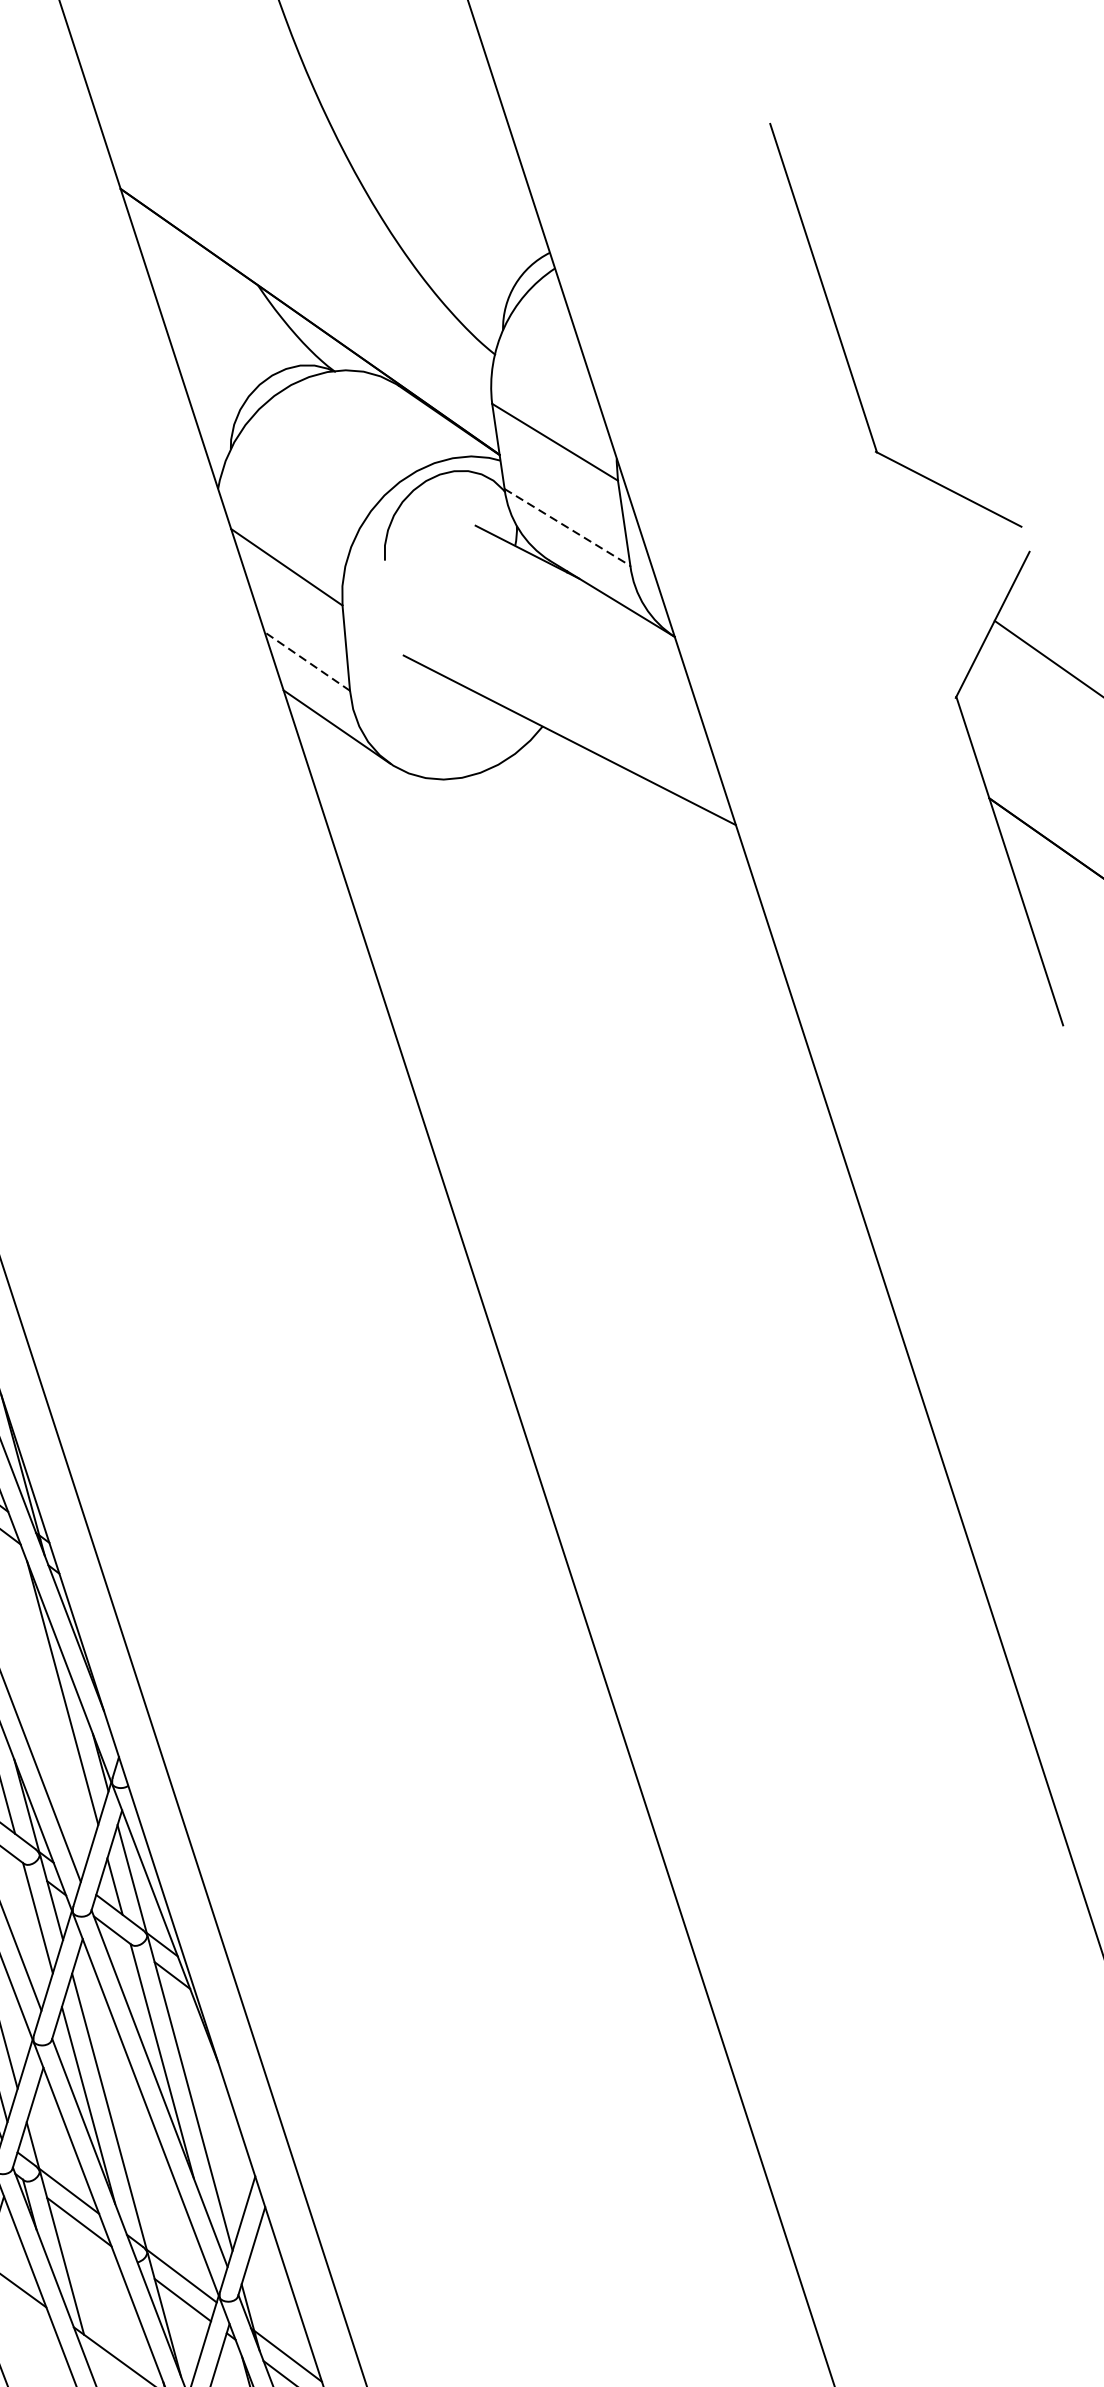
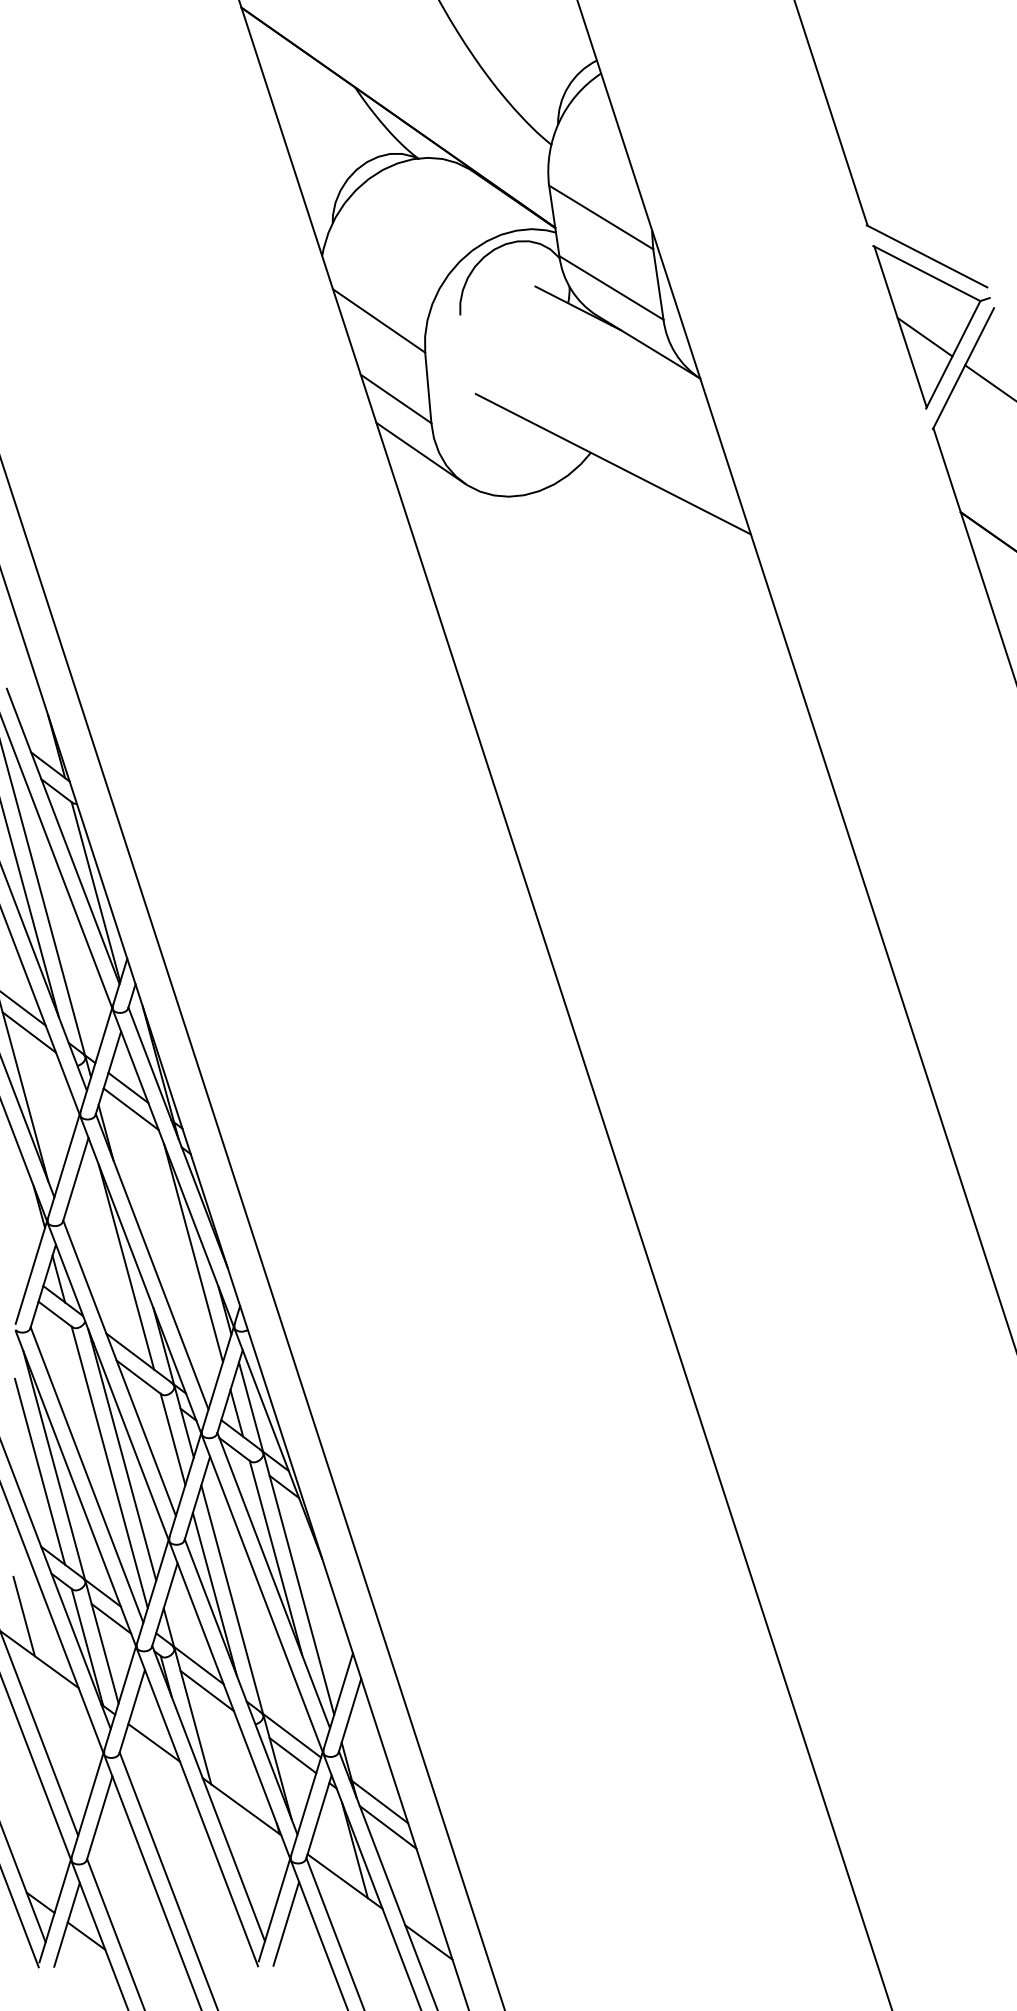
line: (567, 528) -> (611, 288), dashed -> solid
part: (954, 575) -> (931, 327), added
line: (307, 660) -> (396, 398), dashed -> solid

